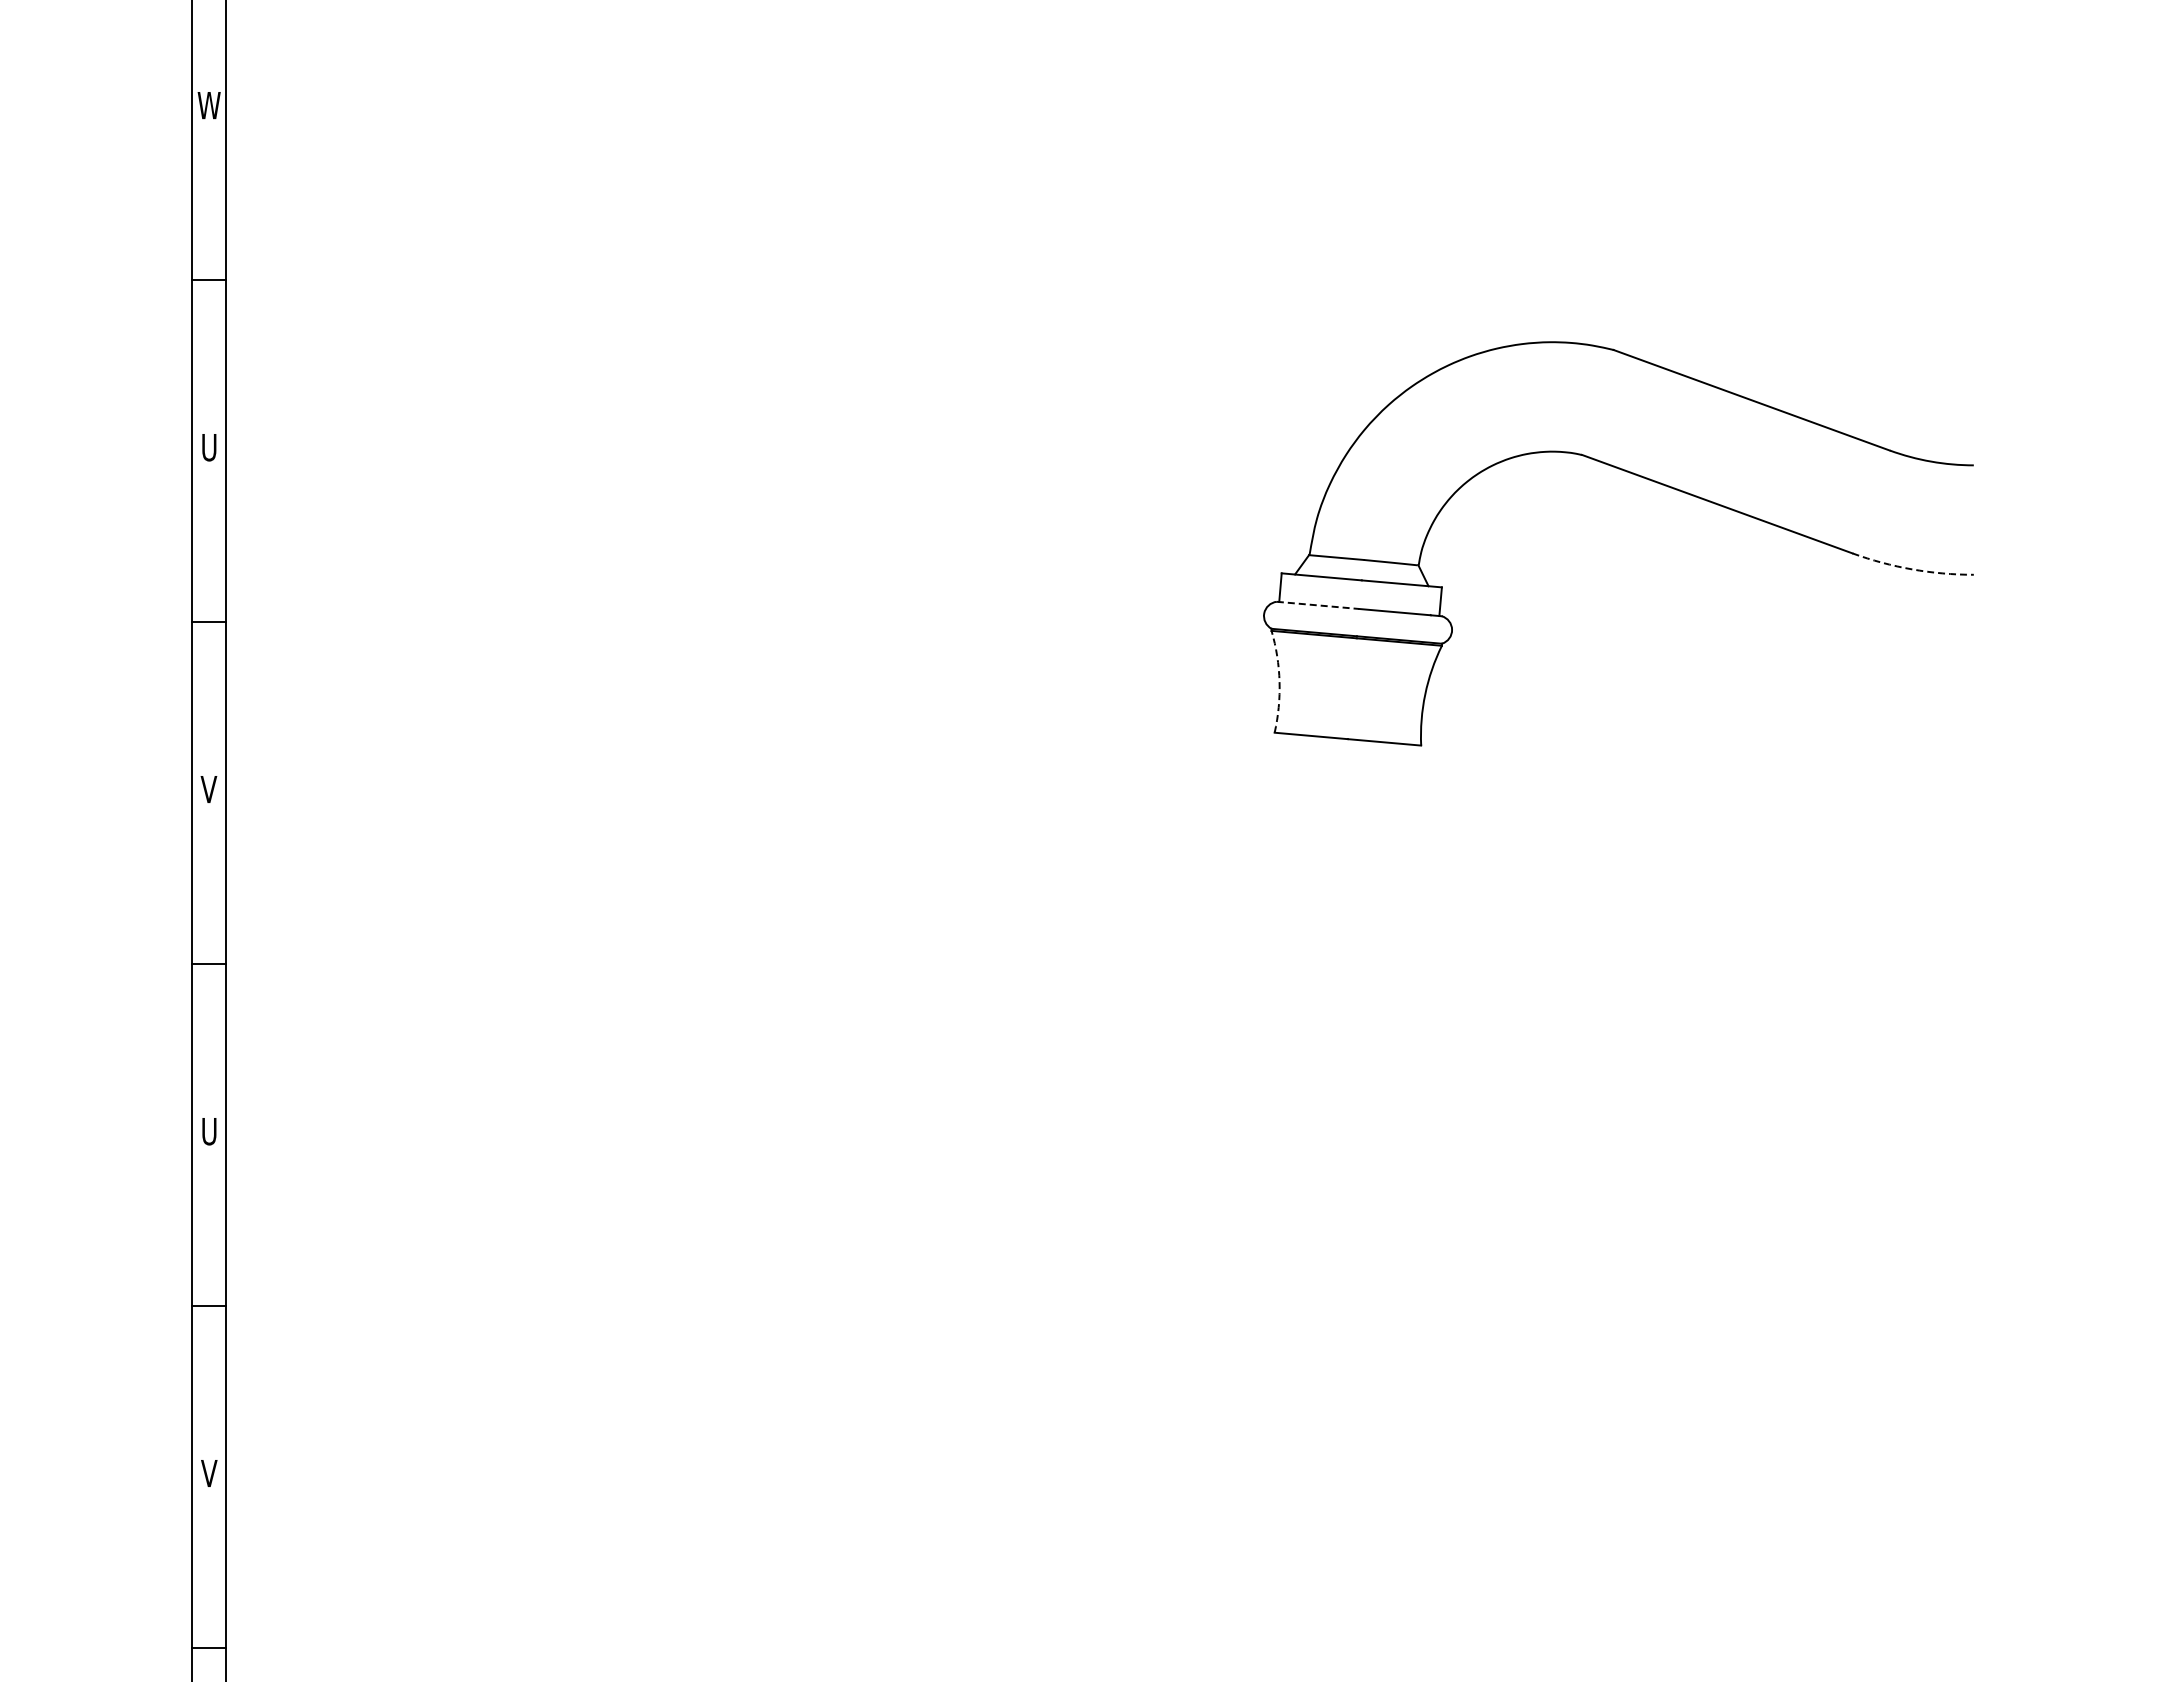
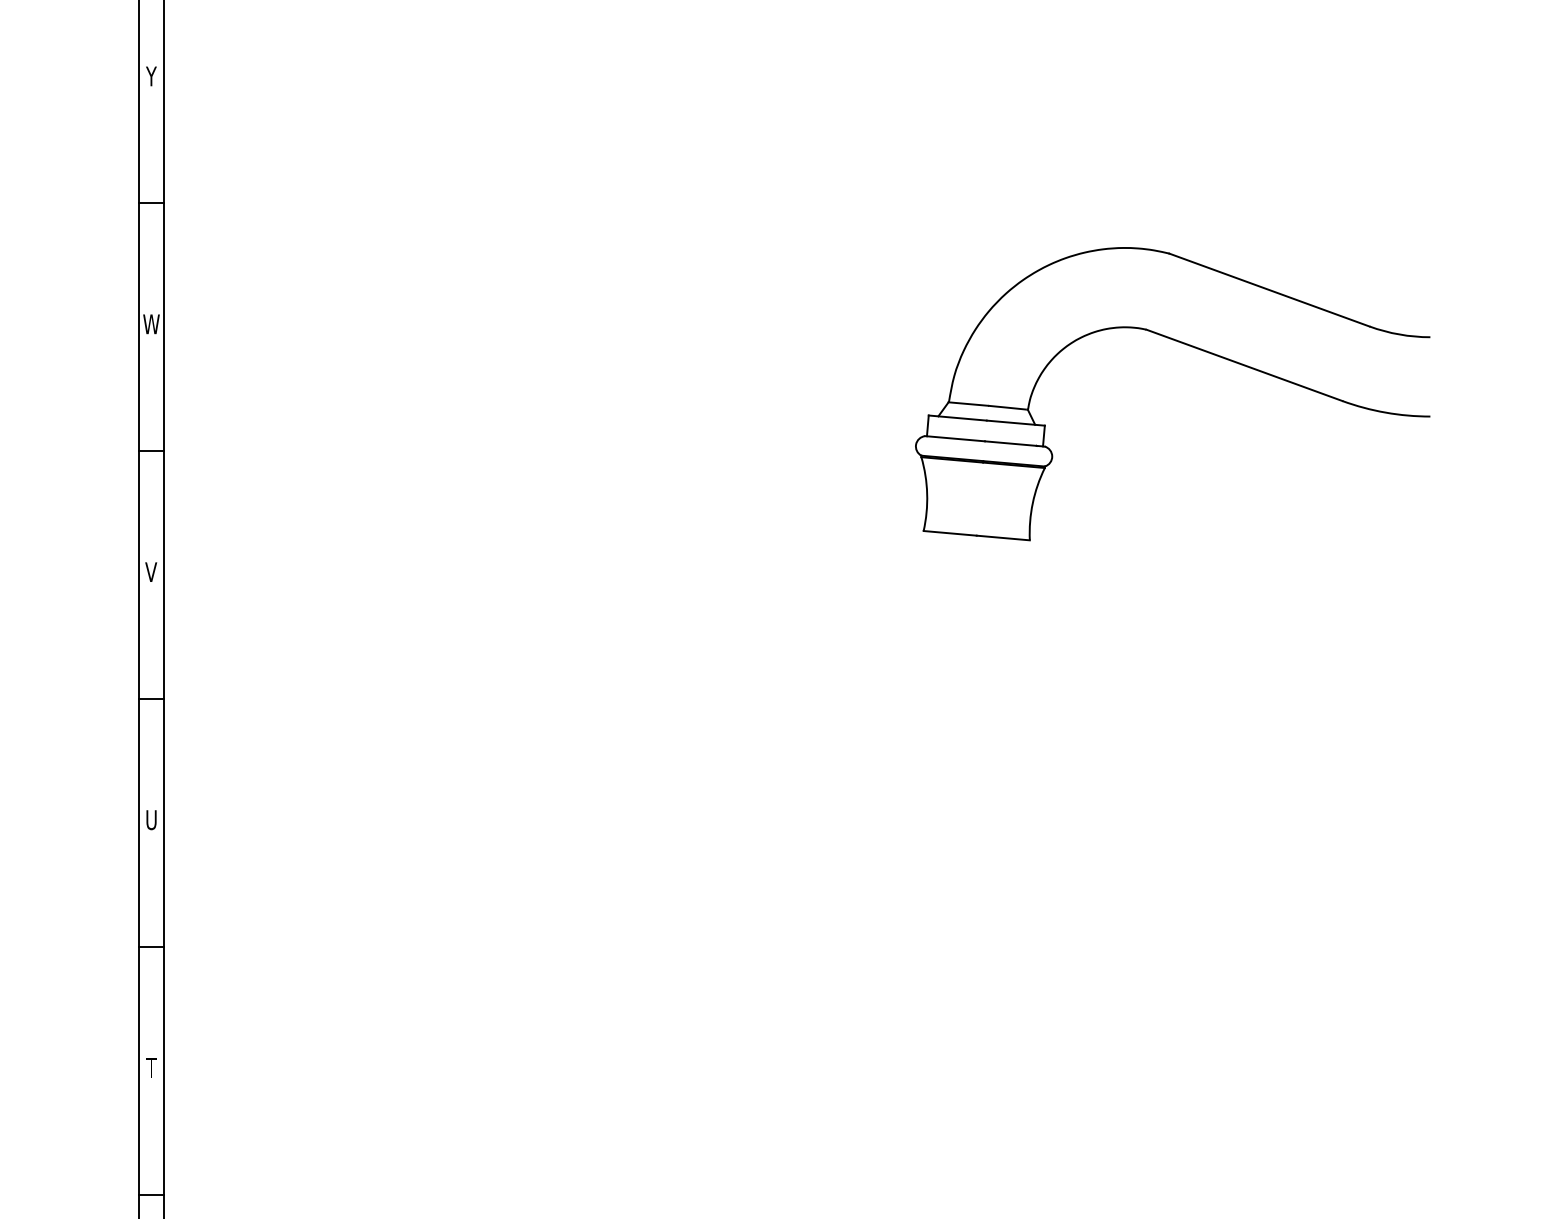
text: (208, 105) -> (150, 76), W -> Y
text: (208, 447) -> (150, 324), U -> W
arc: (1912, 569) -> (1385, 412), dashed -> solid
line: (1318, 605) -> (955, 438), dashed -> solid
arc: (1279, 681) -> (927, 493), dashed -> solid
text: (209, 1473) -> (151, 1067), V -> T

